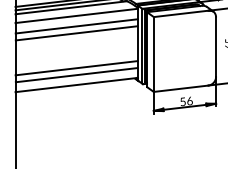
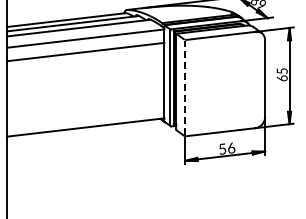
line: (76, 32) -> (85, 60), removed
line: (154, 54) -> (185, 88), solid -> dashed
line: (76, 67) -> (85, 105), removed
line: (76, 74) -> (85, 114), removed

